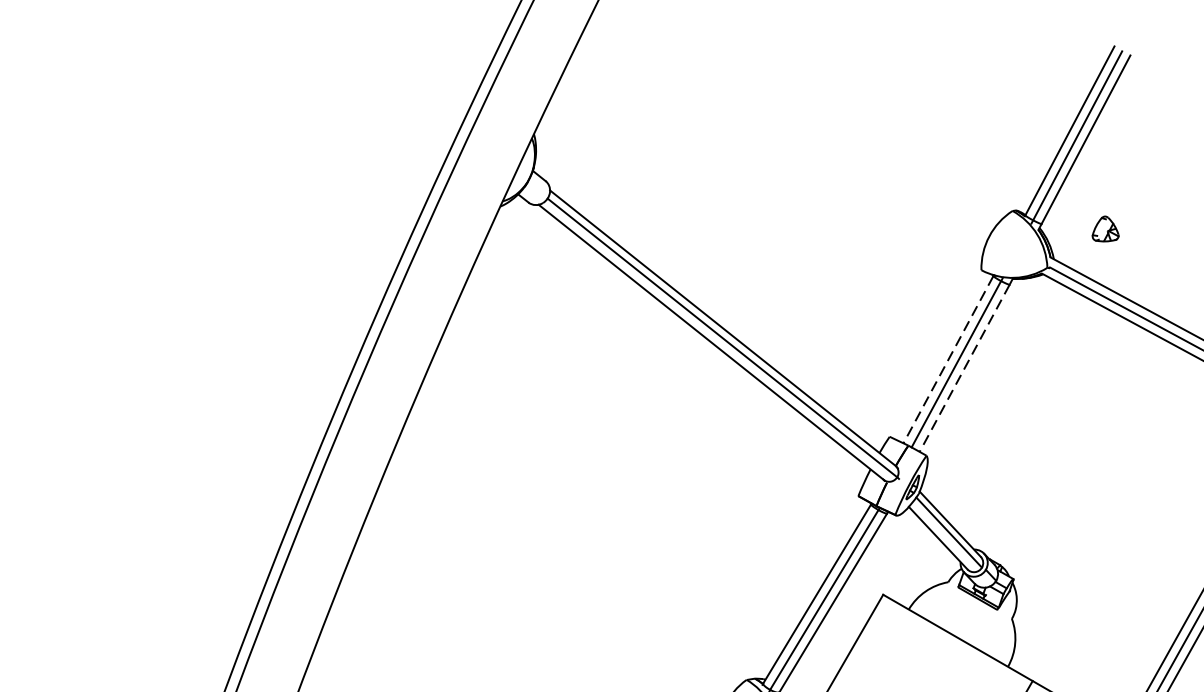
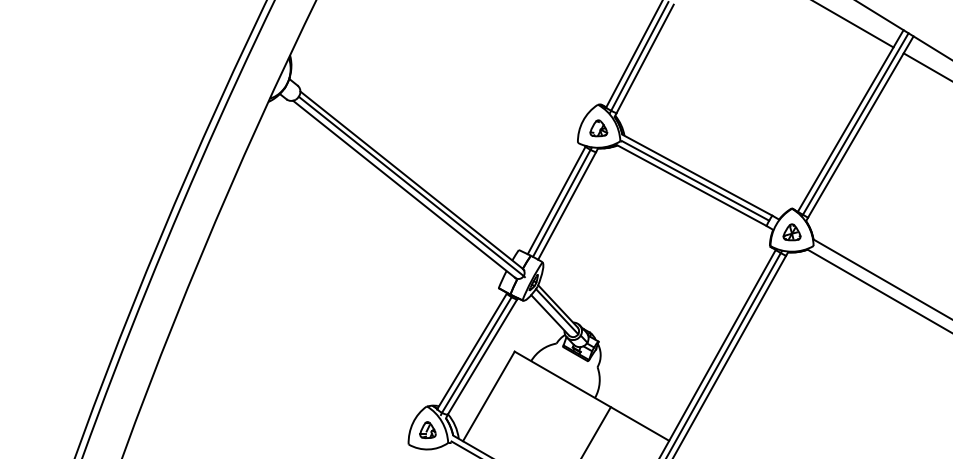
part: (1105, 229) -> (598, 128), moved
line: (948, 359) -> (556, 200), dashed -> solid
line: (963, 369) -> (566, 206), dashed -> solid

